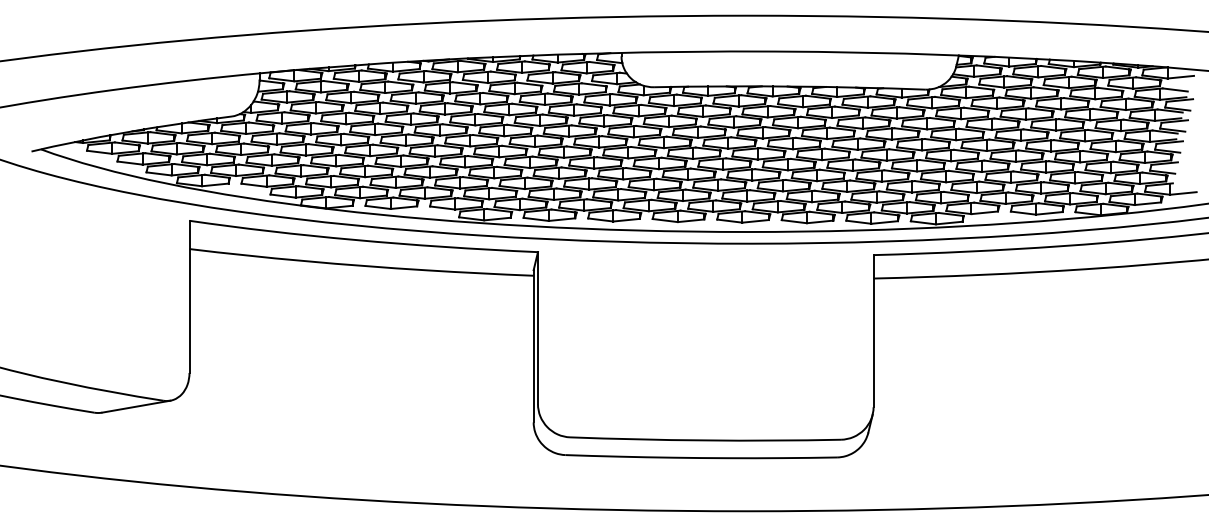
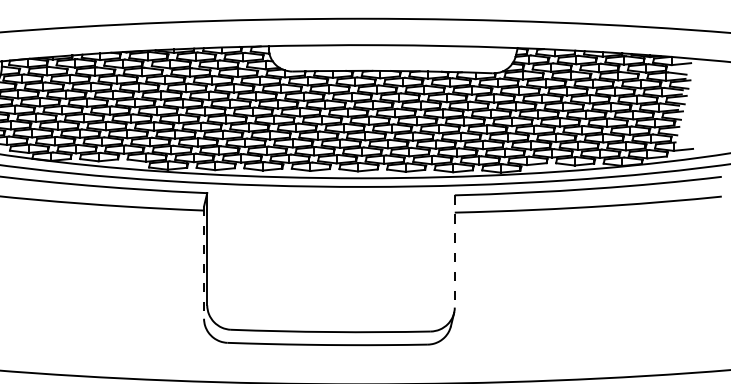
line: (873, 331) -> (454, 251), solid -> dashed
line: (533, 346) -> (203, 262), solid -> dashed

